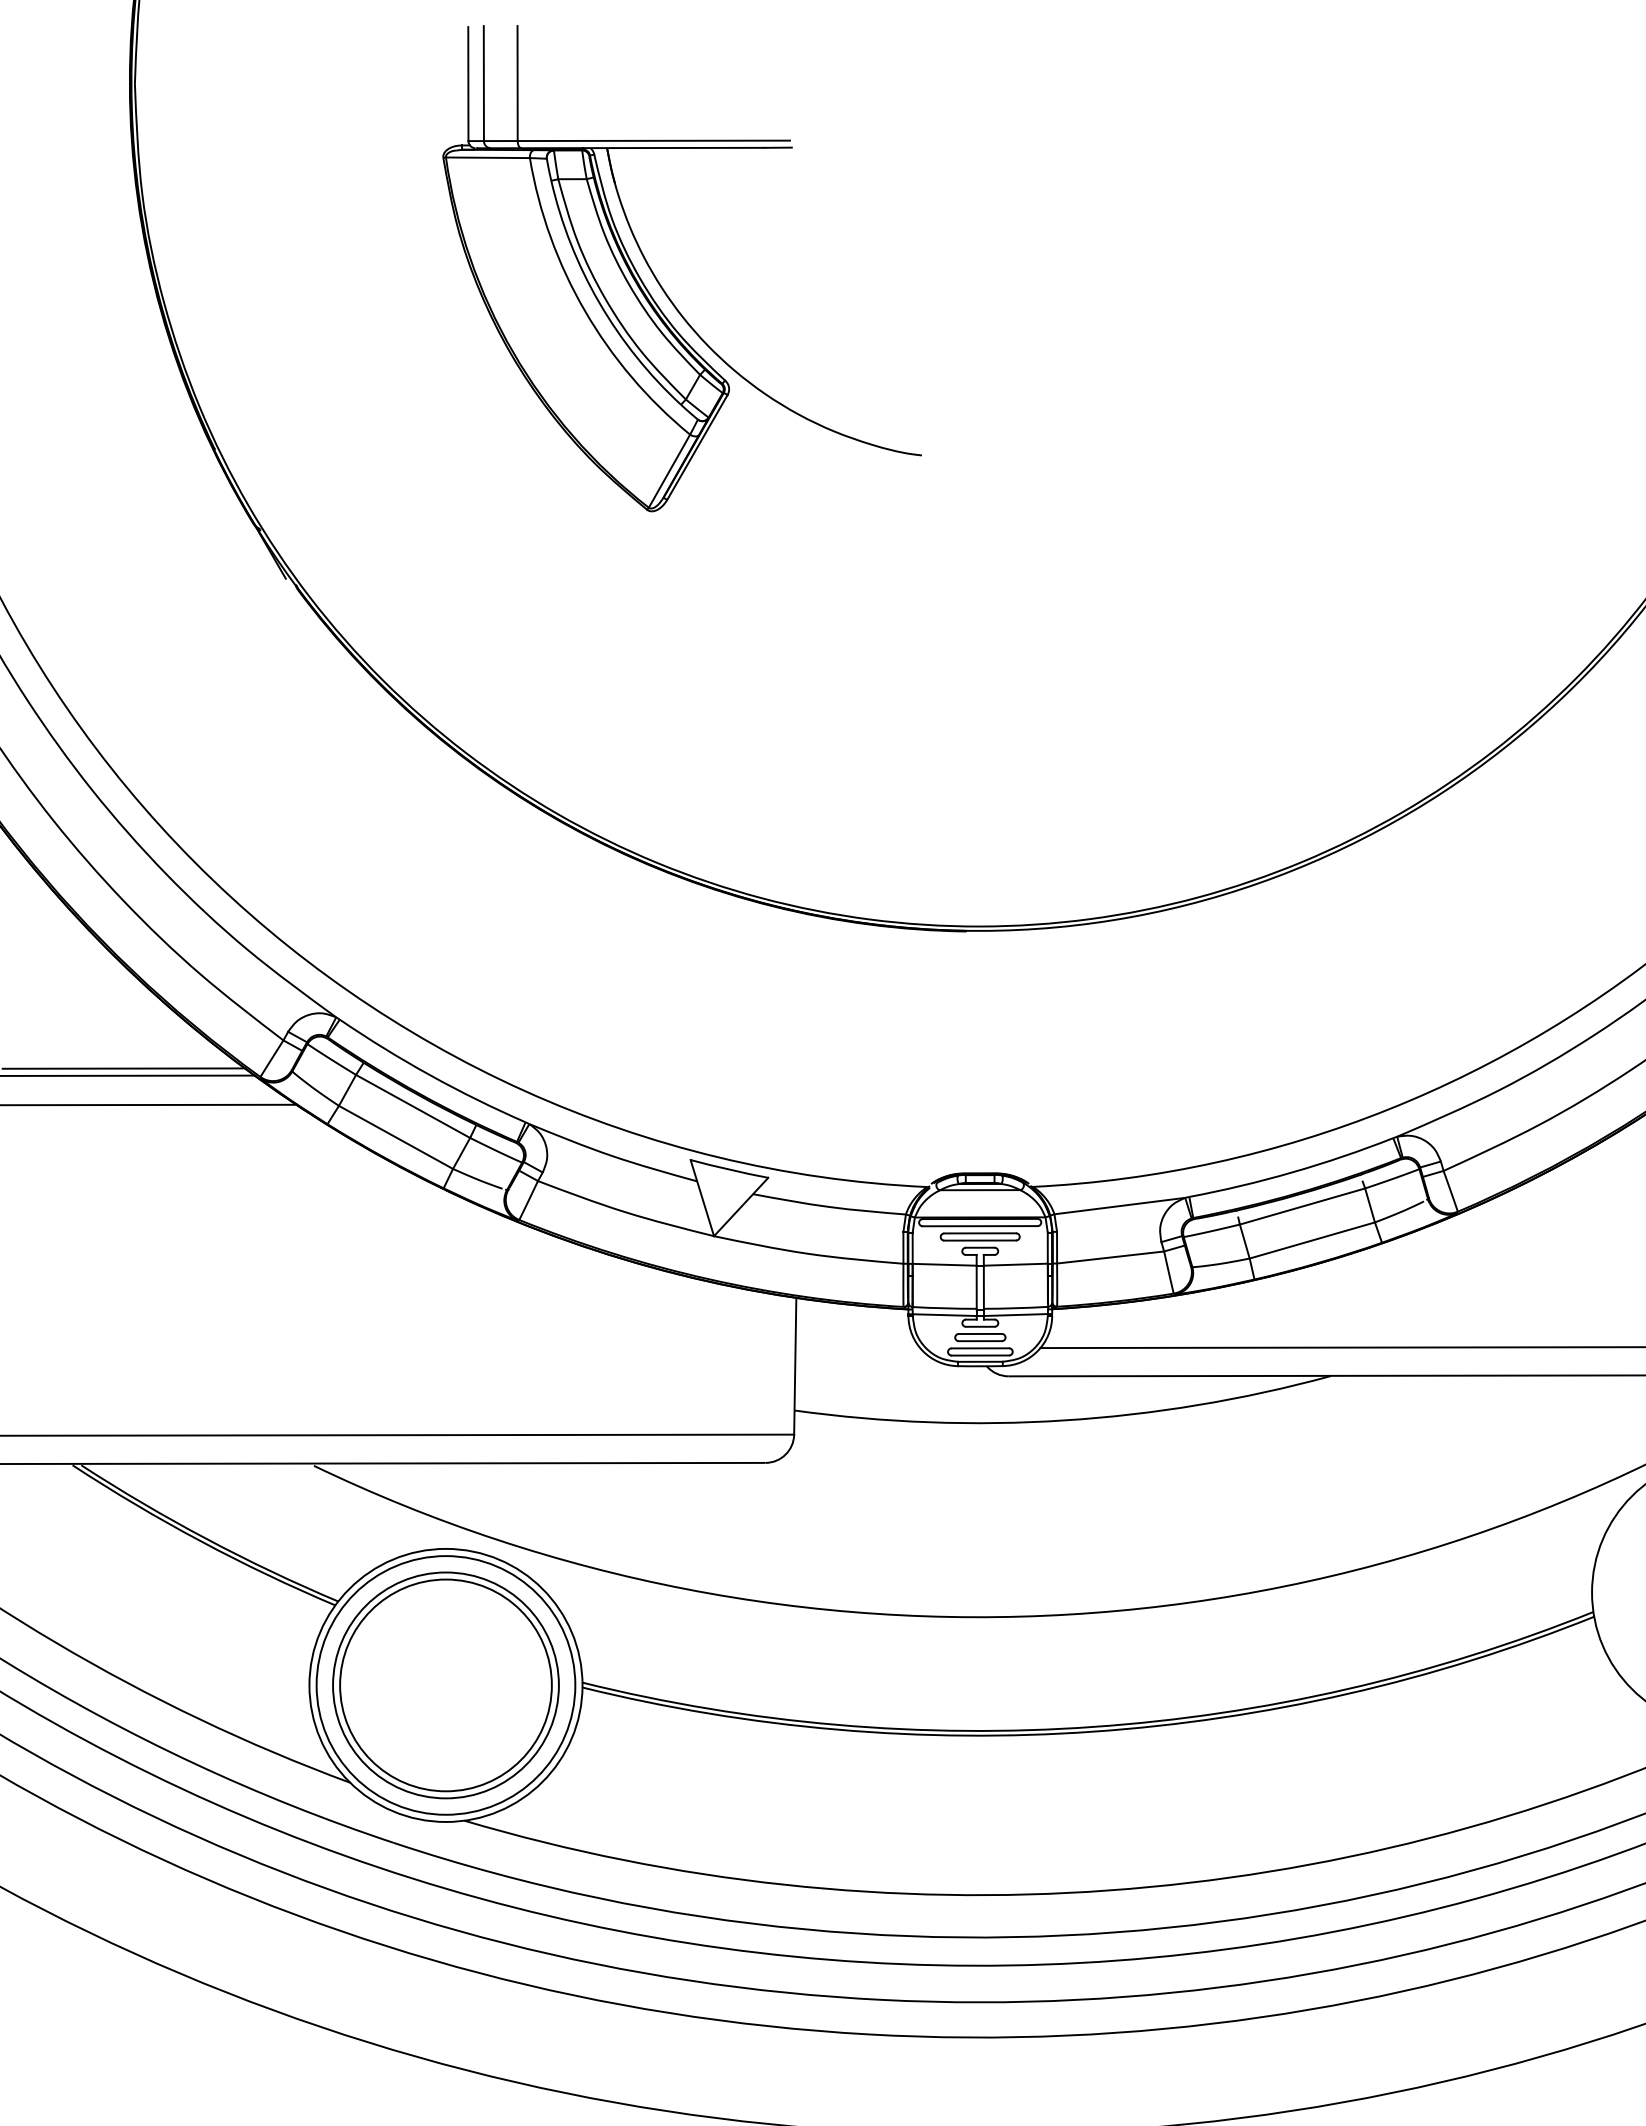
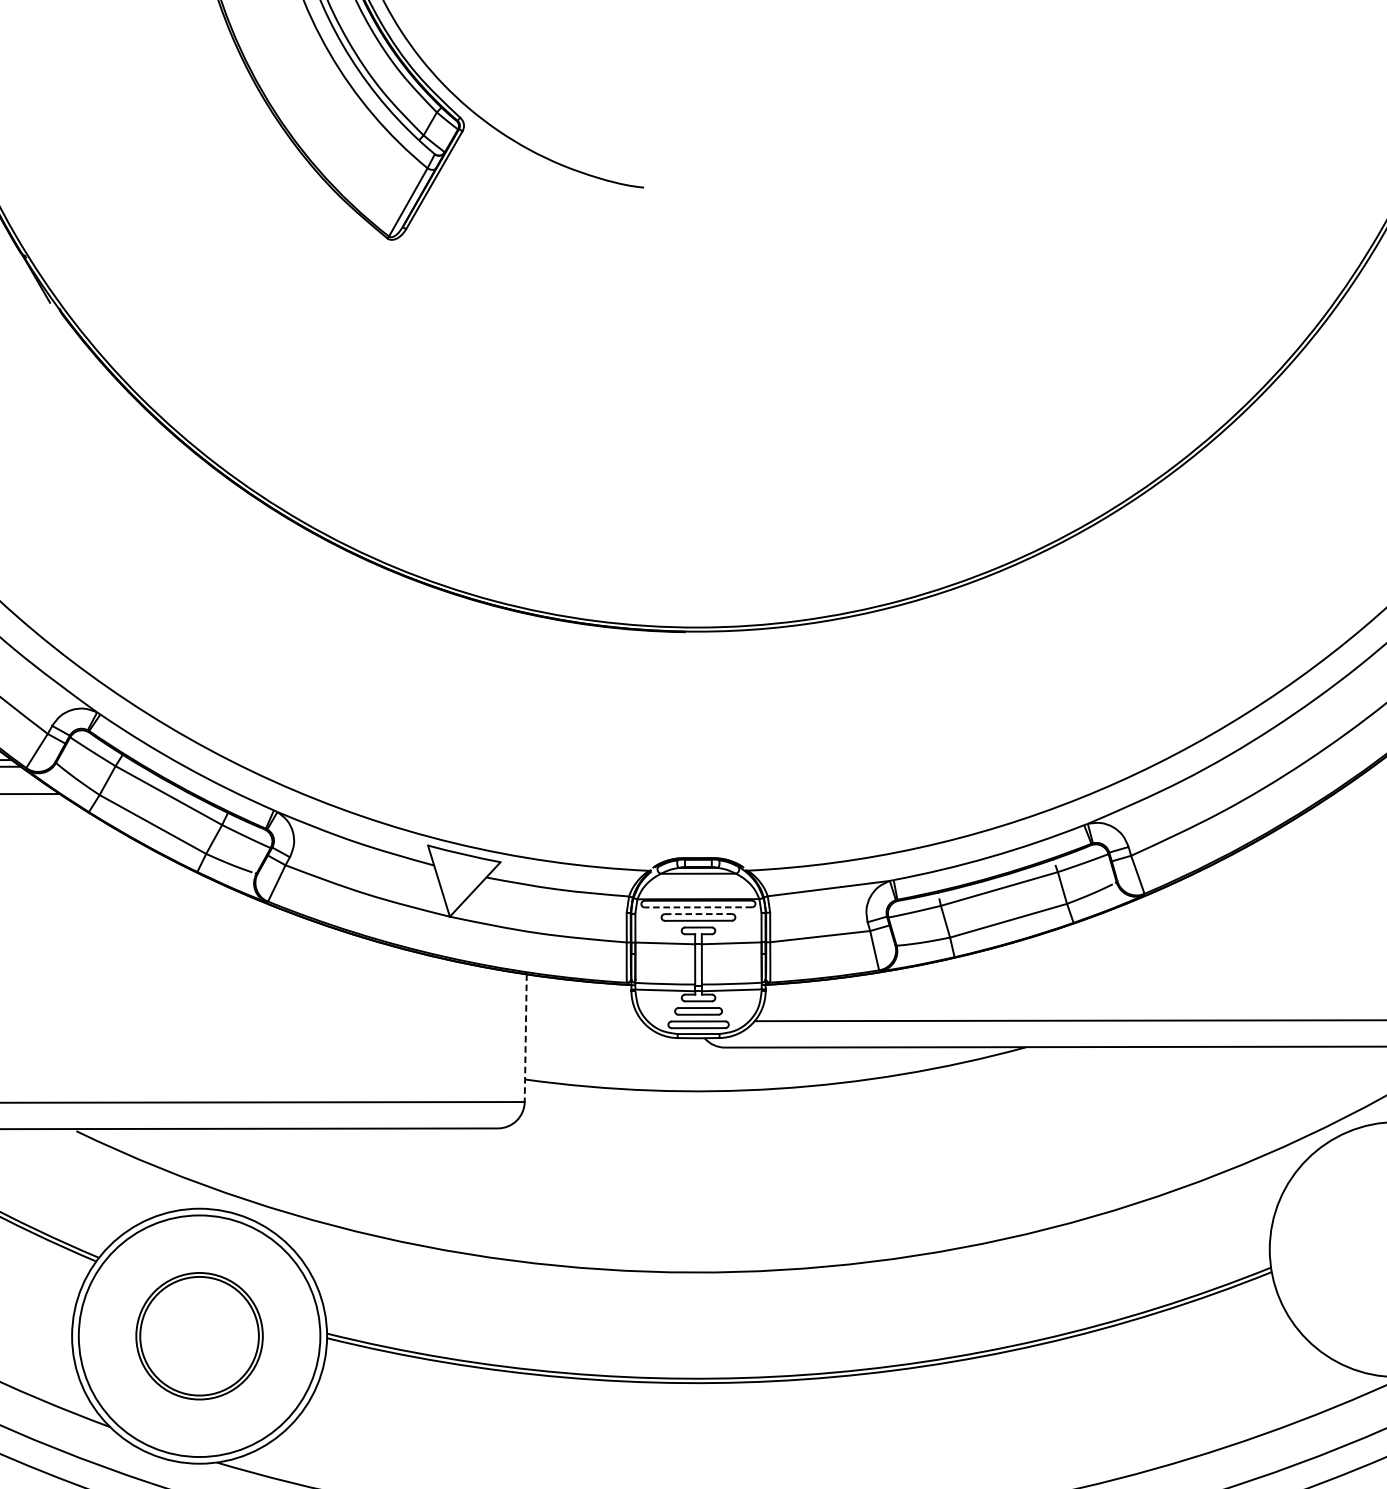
line: (979, 1226) -> (697, 907), solid -> dashed
line: (980, 1233) -> (698, 914), solid -> dashed
line: (795, 1366) -> (525, 1038), solid -> dashed
part: (445, 1685) -> (199, 1336), size x0.6

